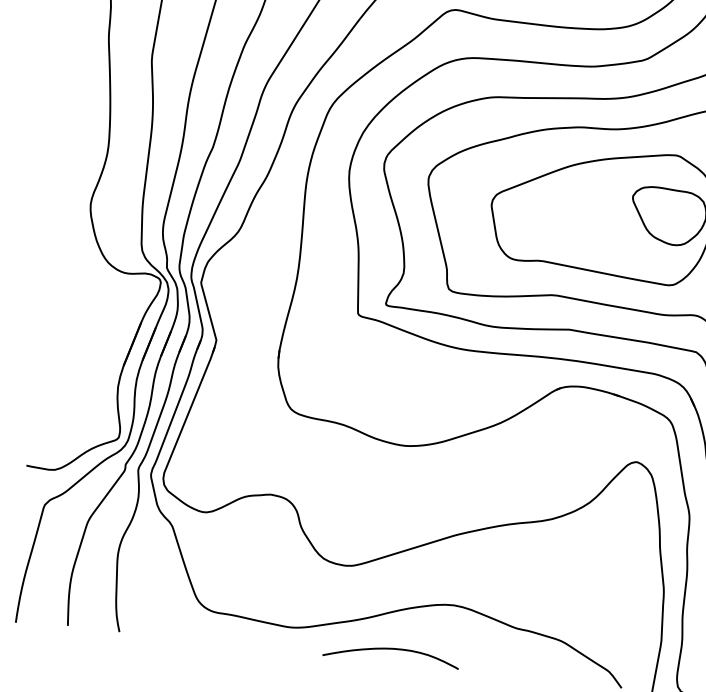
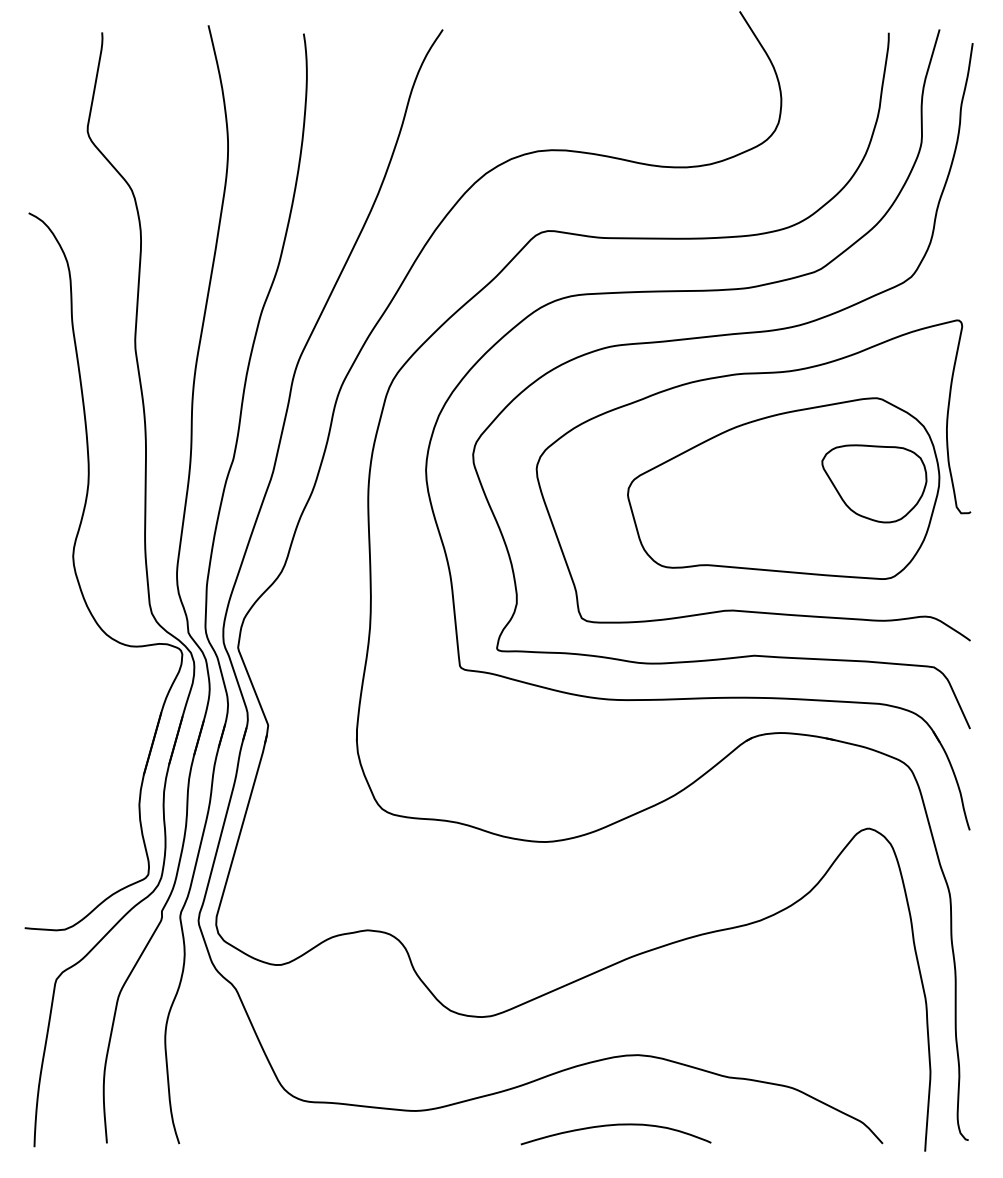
curve: (391, 649) -> (615, 1125), moved

